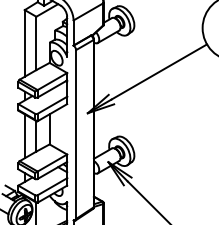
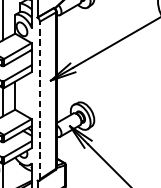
line: (76, 134) -> (40, 100), solid -> dashed

